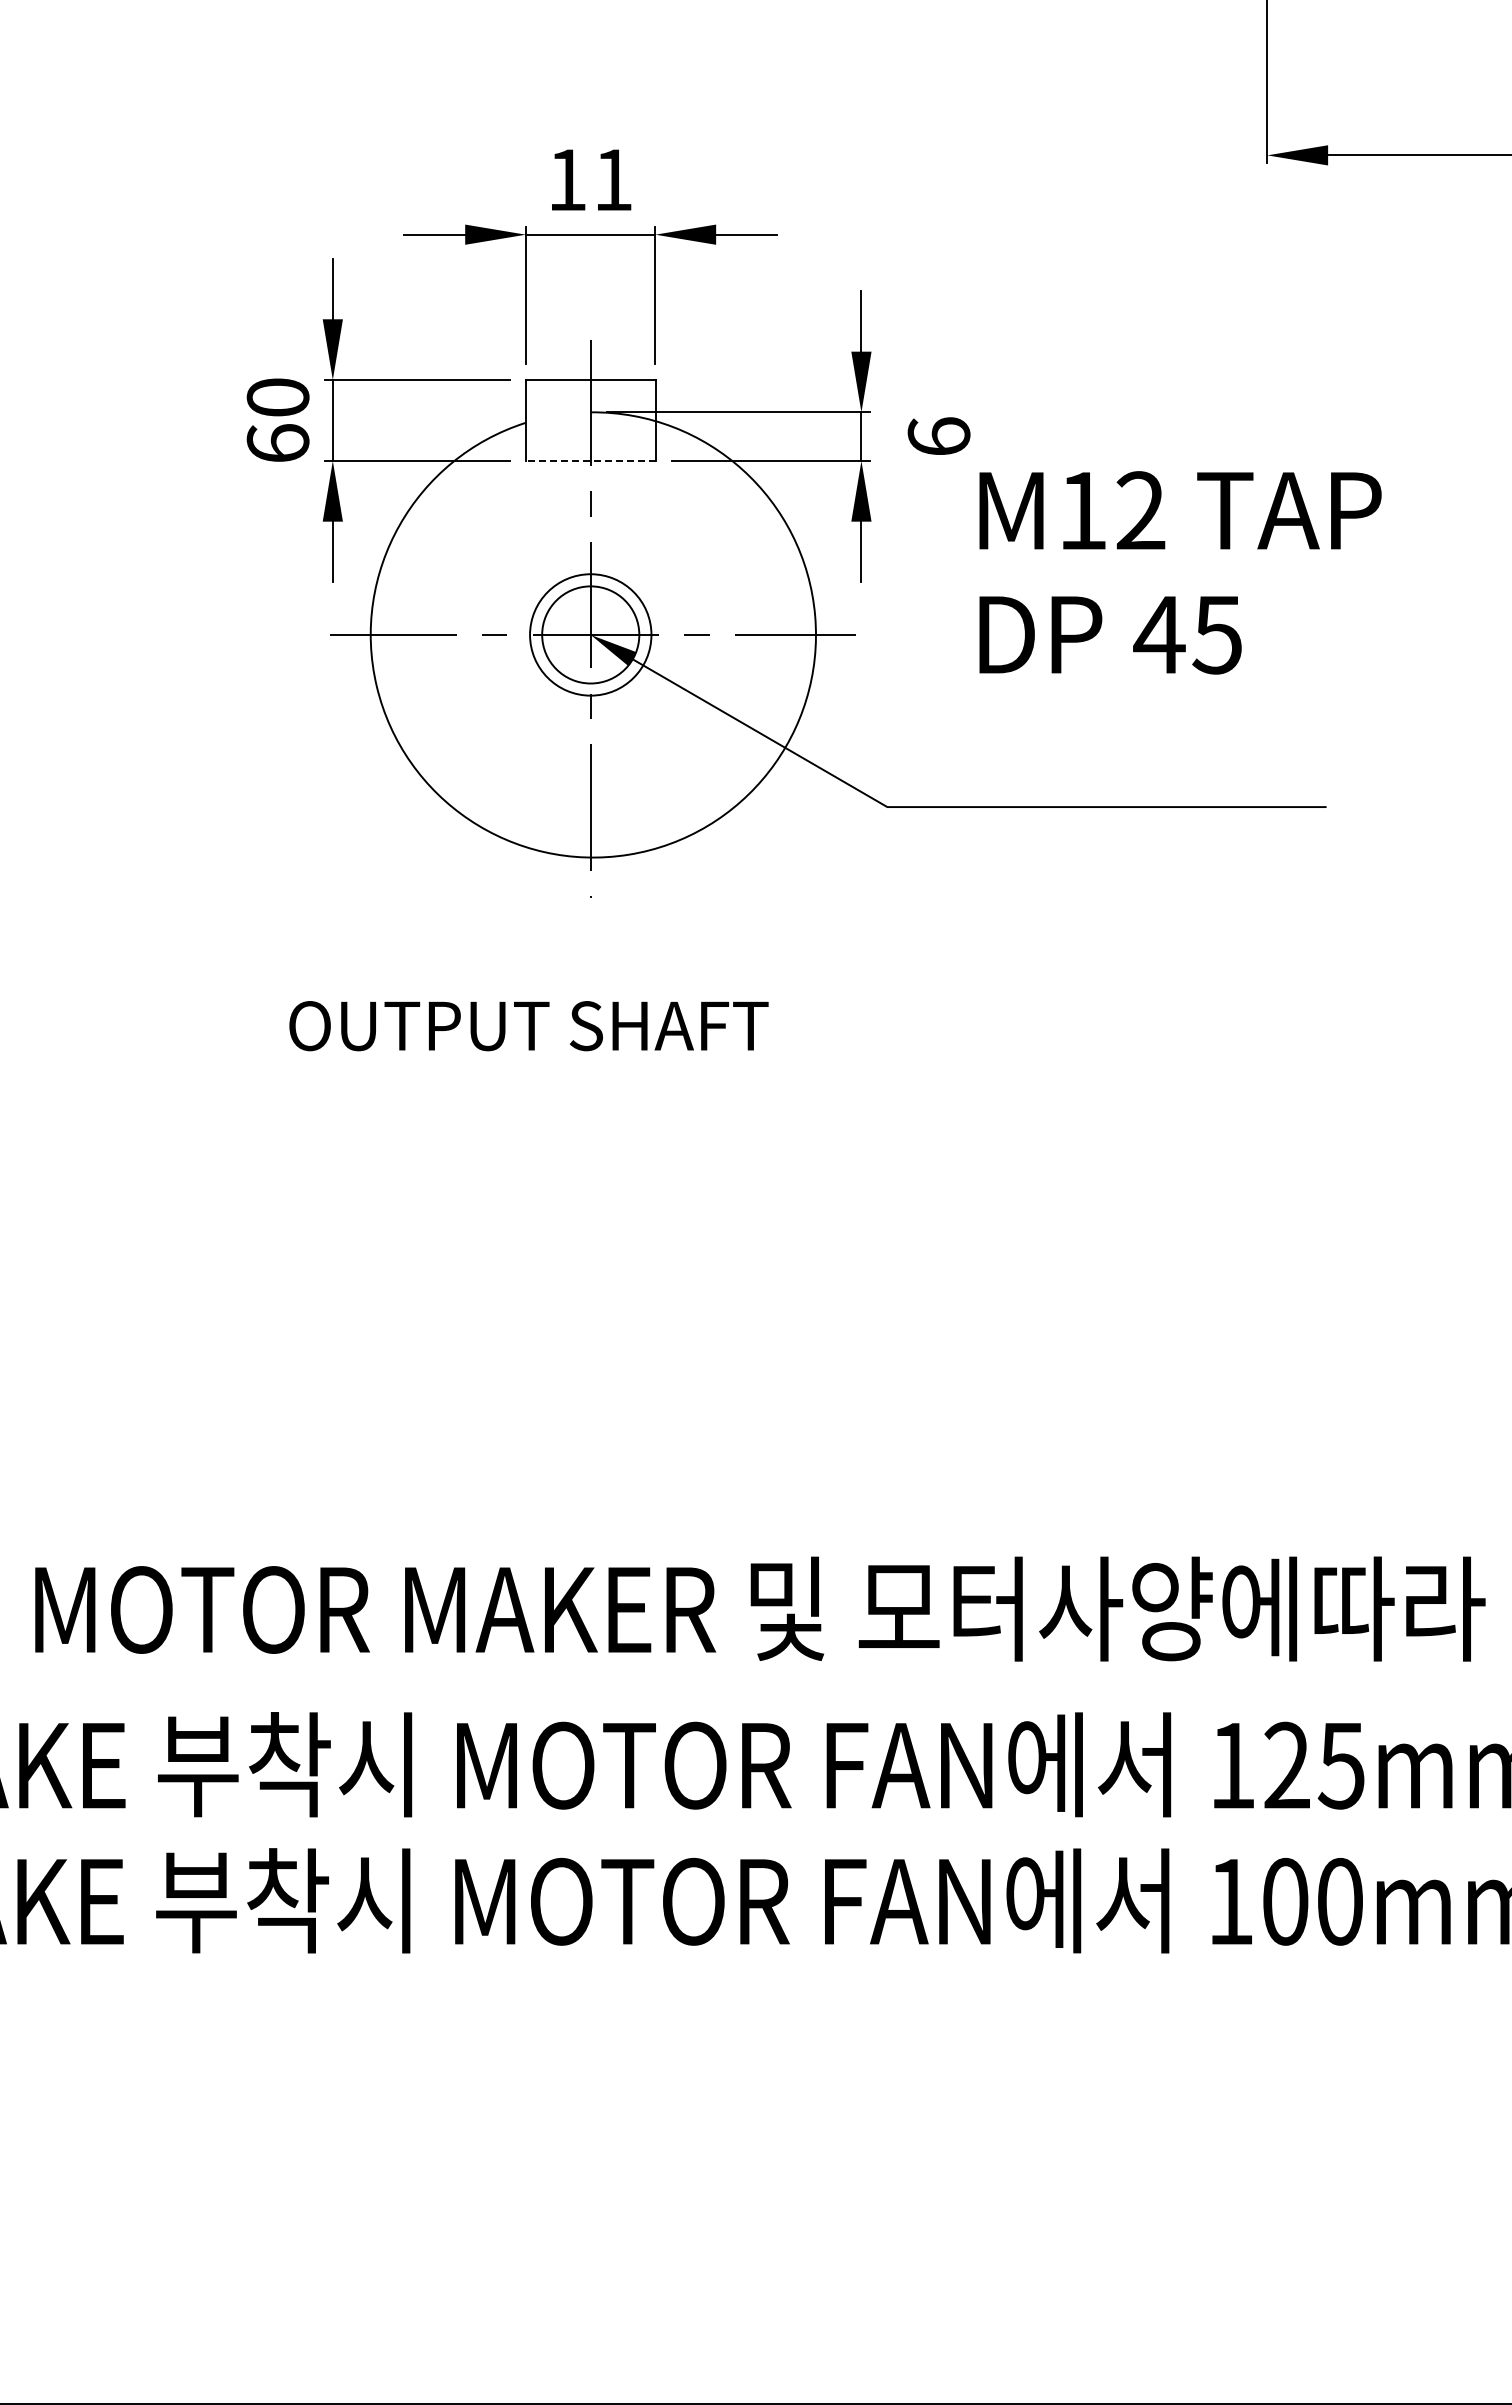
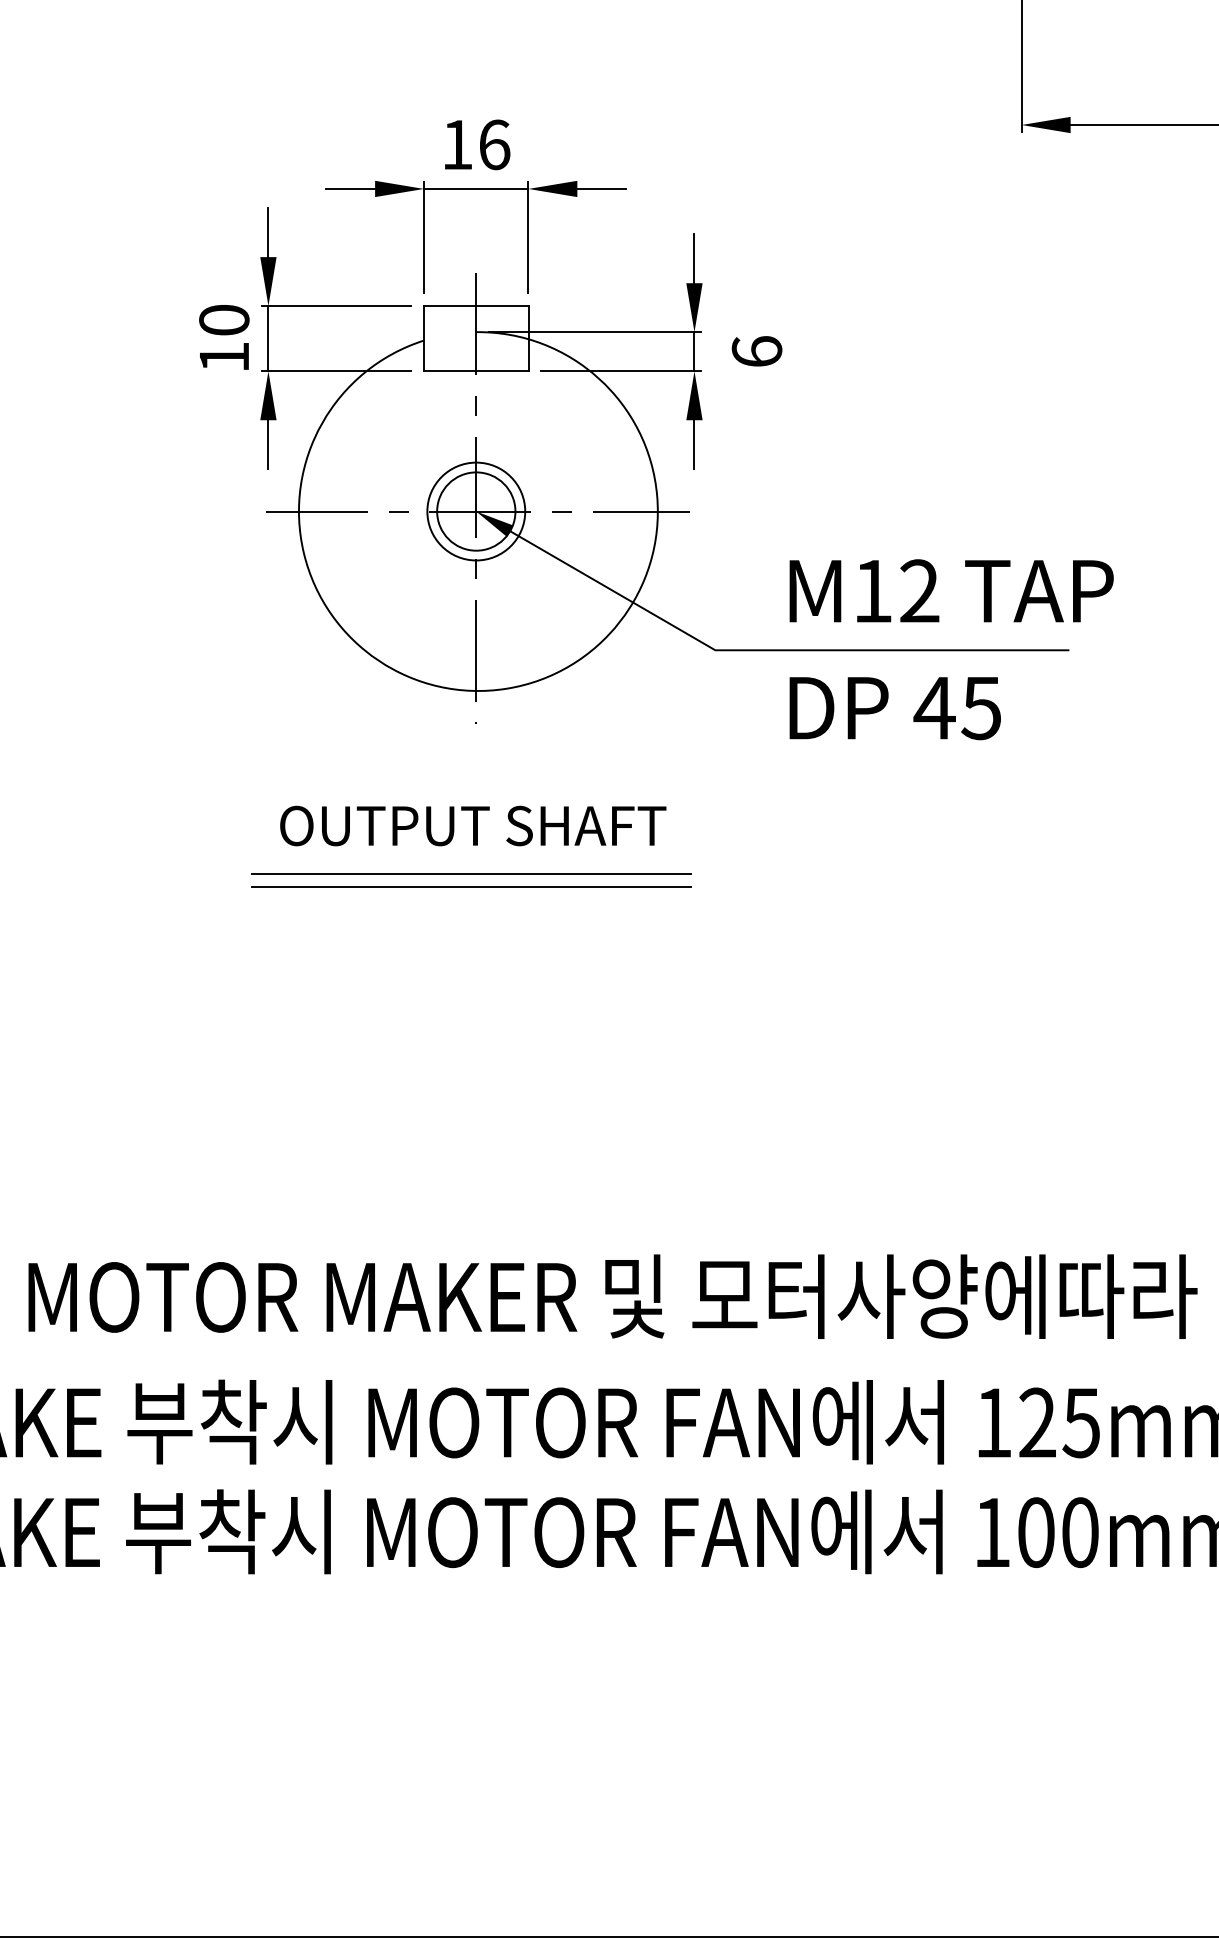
text: (613, 179) -> (494, 144), 11 -> 16
text: (277, 442) -> (223, 356), 60 -> 10
line: (590, 460) -> (476, 370), dashed -> solid
text: (1180, 510) -> (951, 590), moved
text: (1110, 635) -> (895, 708), moved
text: (528, 1026) -> (472, 826), moved
line: (584, 1084) -> (471, 873), added
line: (584, 1100) -> (471, 886), added

